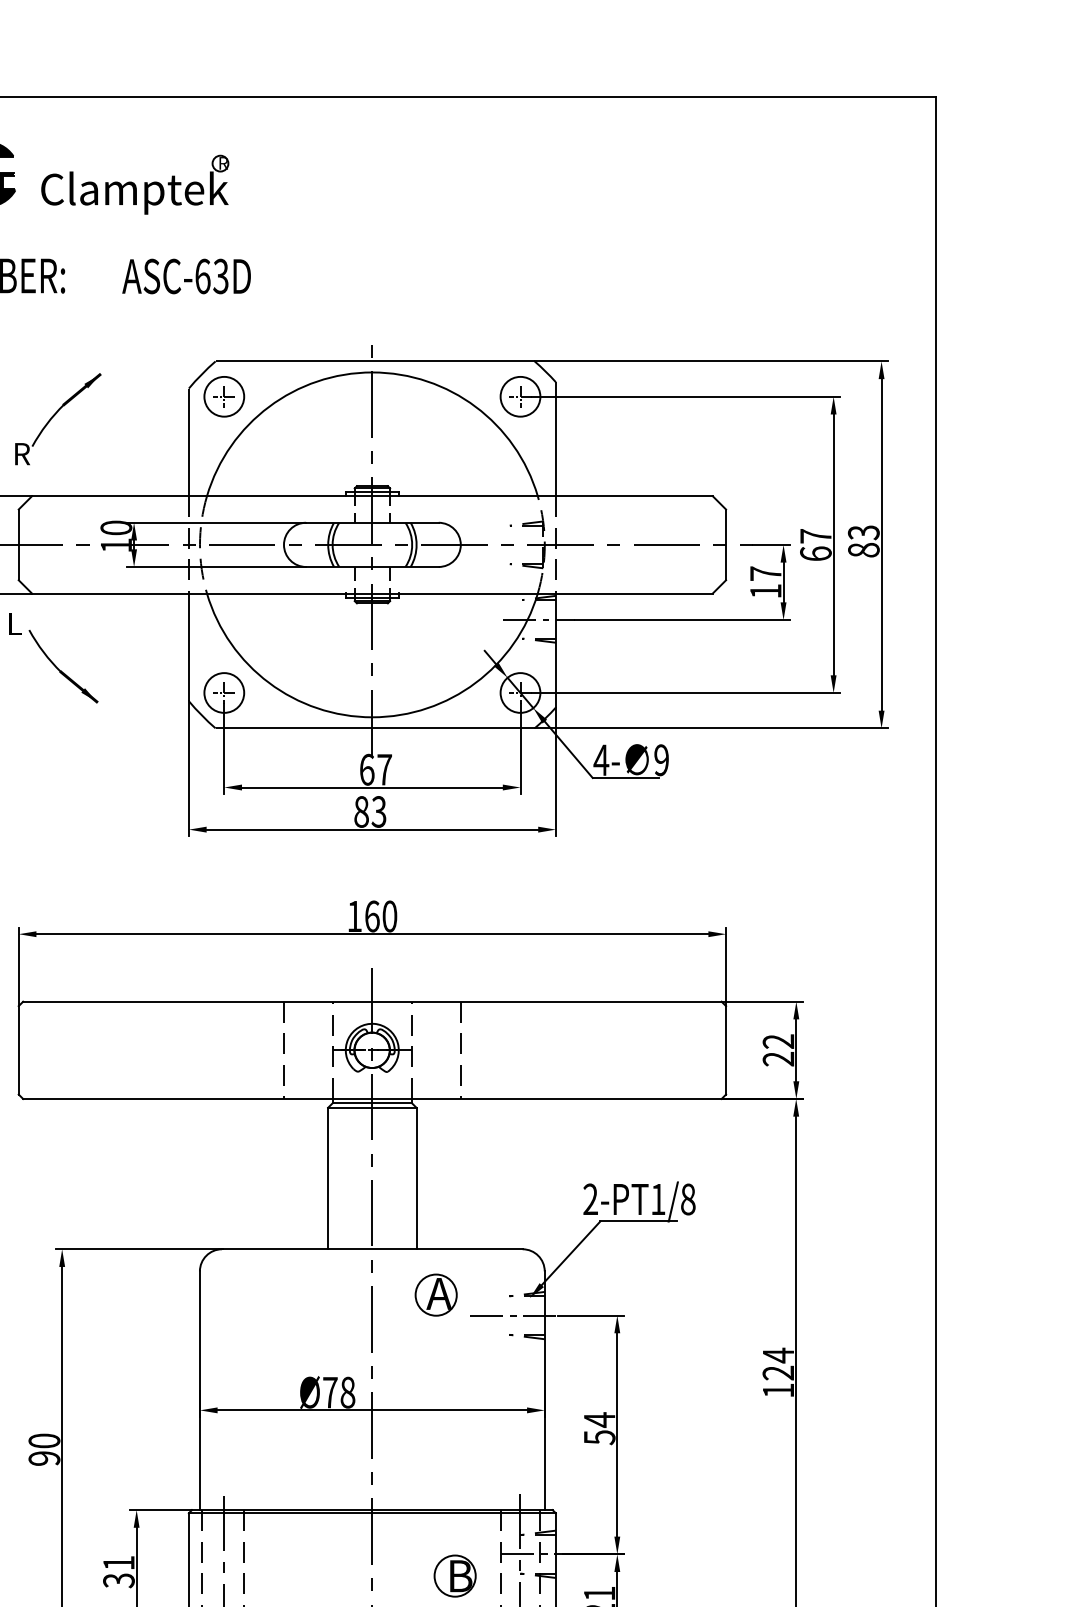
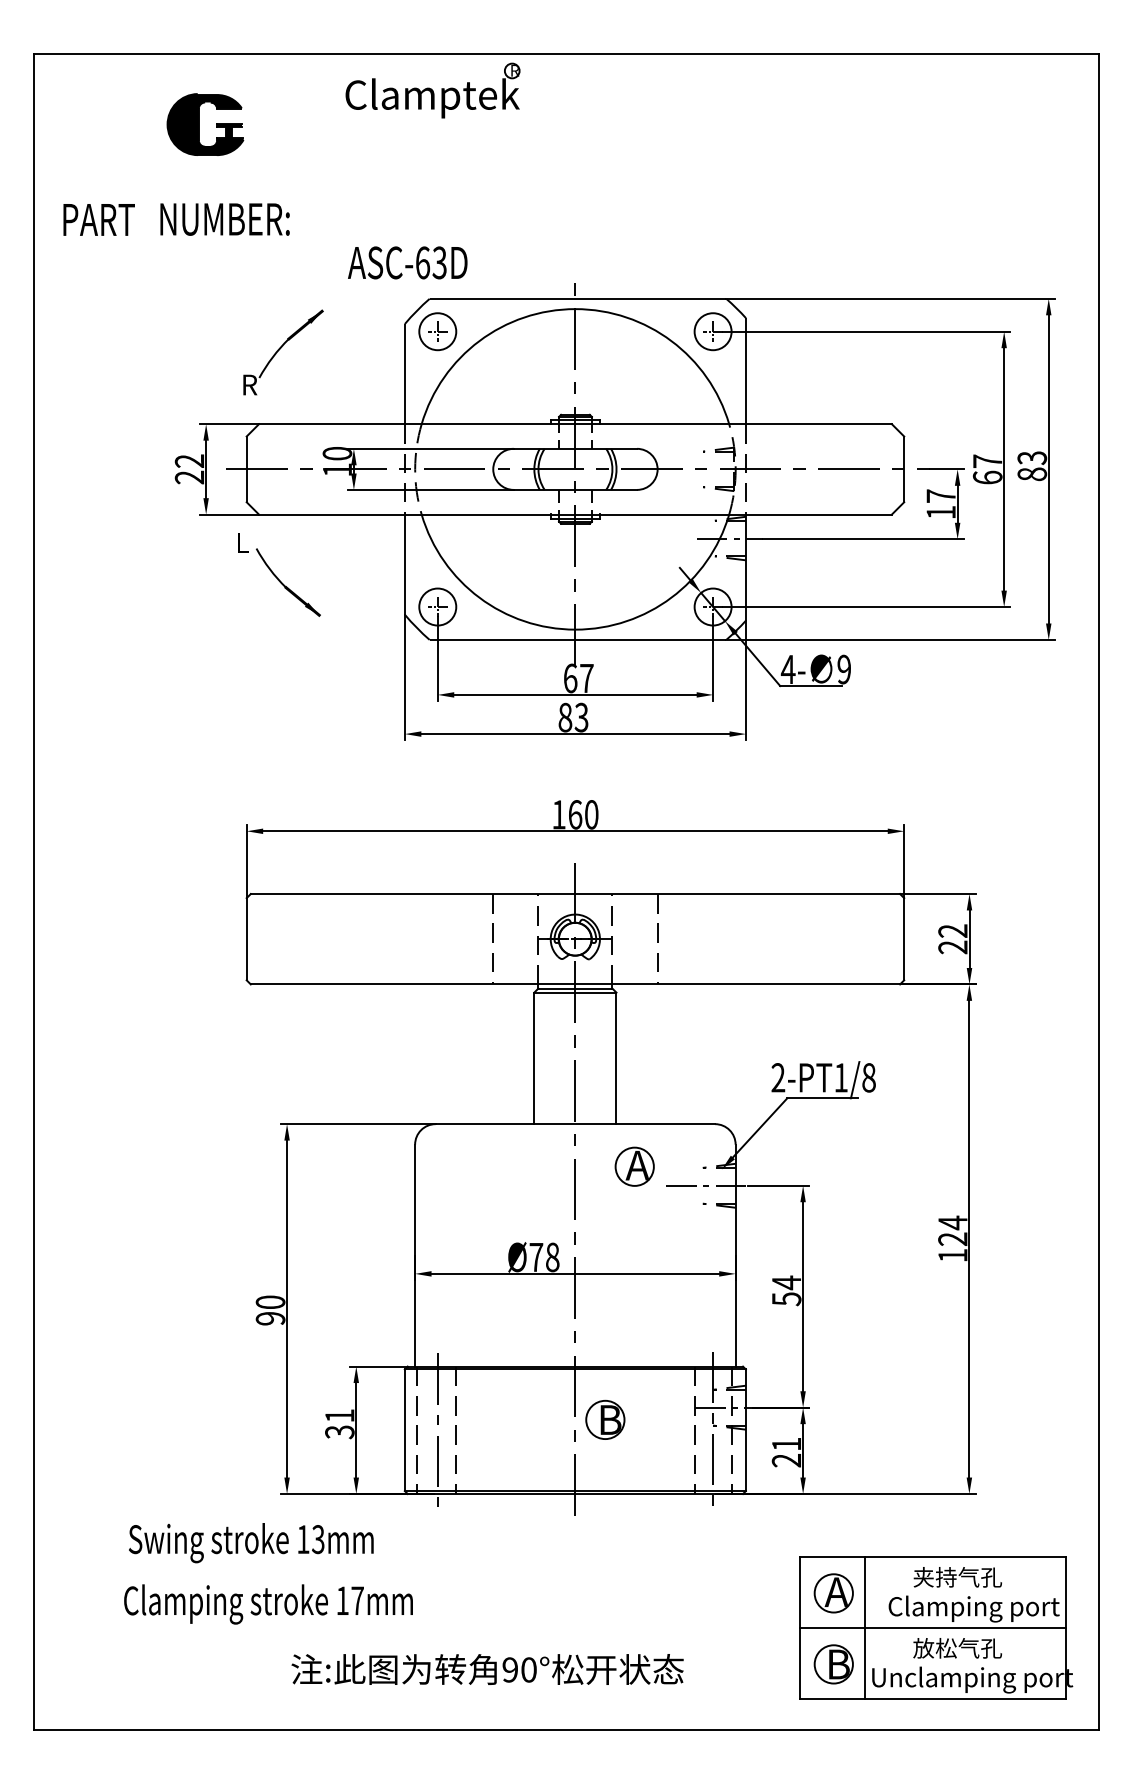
part: (134, 184) -> (432, 90), moved
text: (186, 276) -> (407, 262), moved
part: (455, 1575) -> (605, 1419), moved

